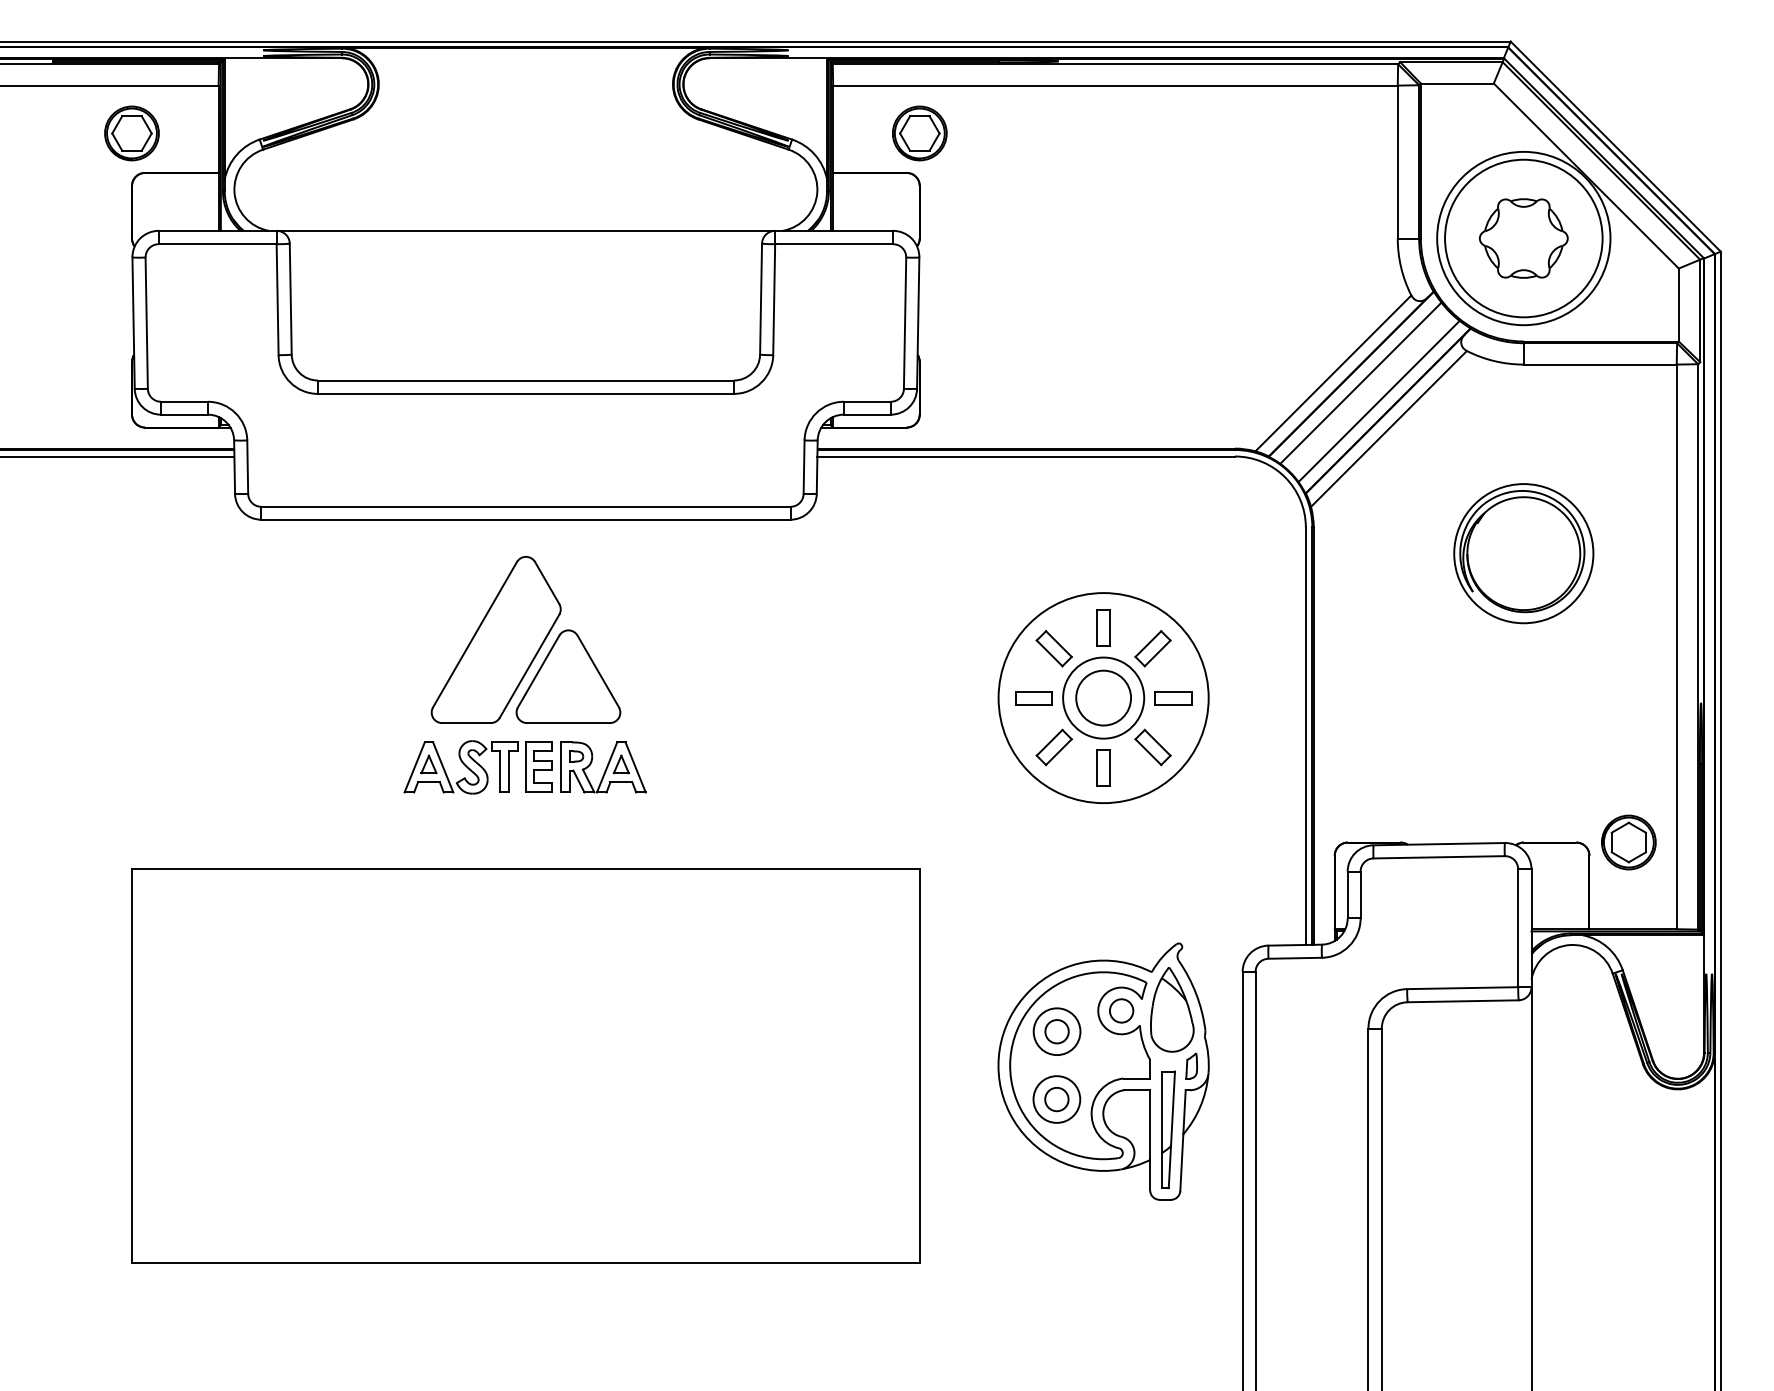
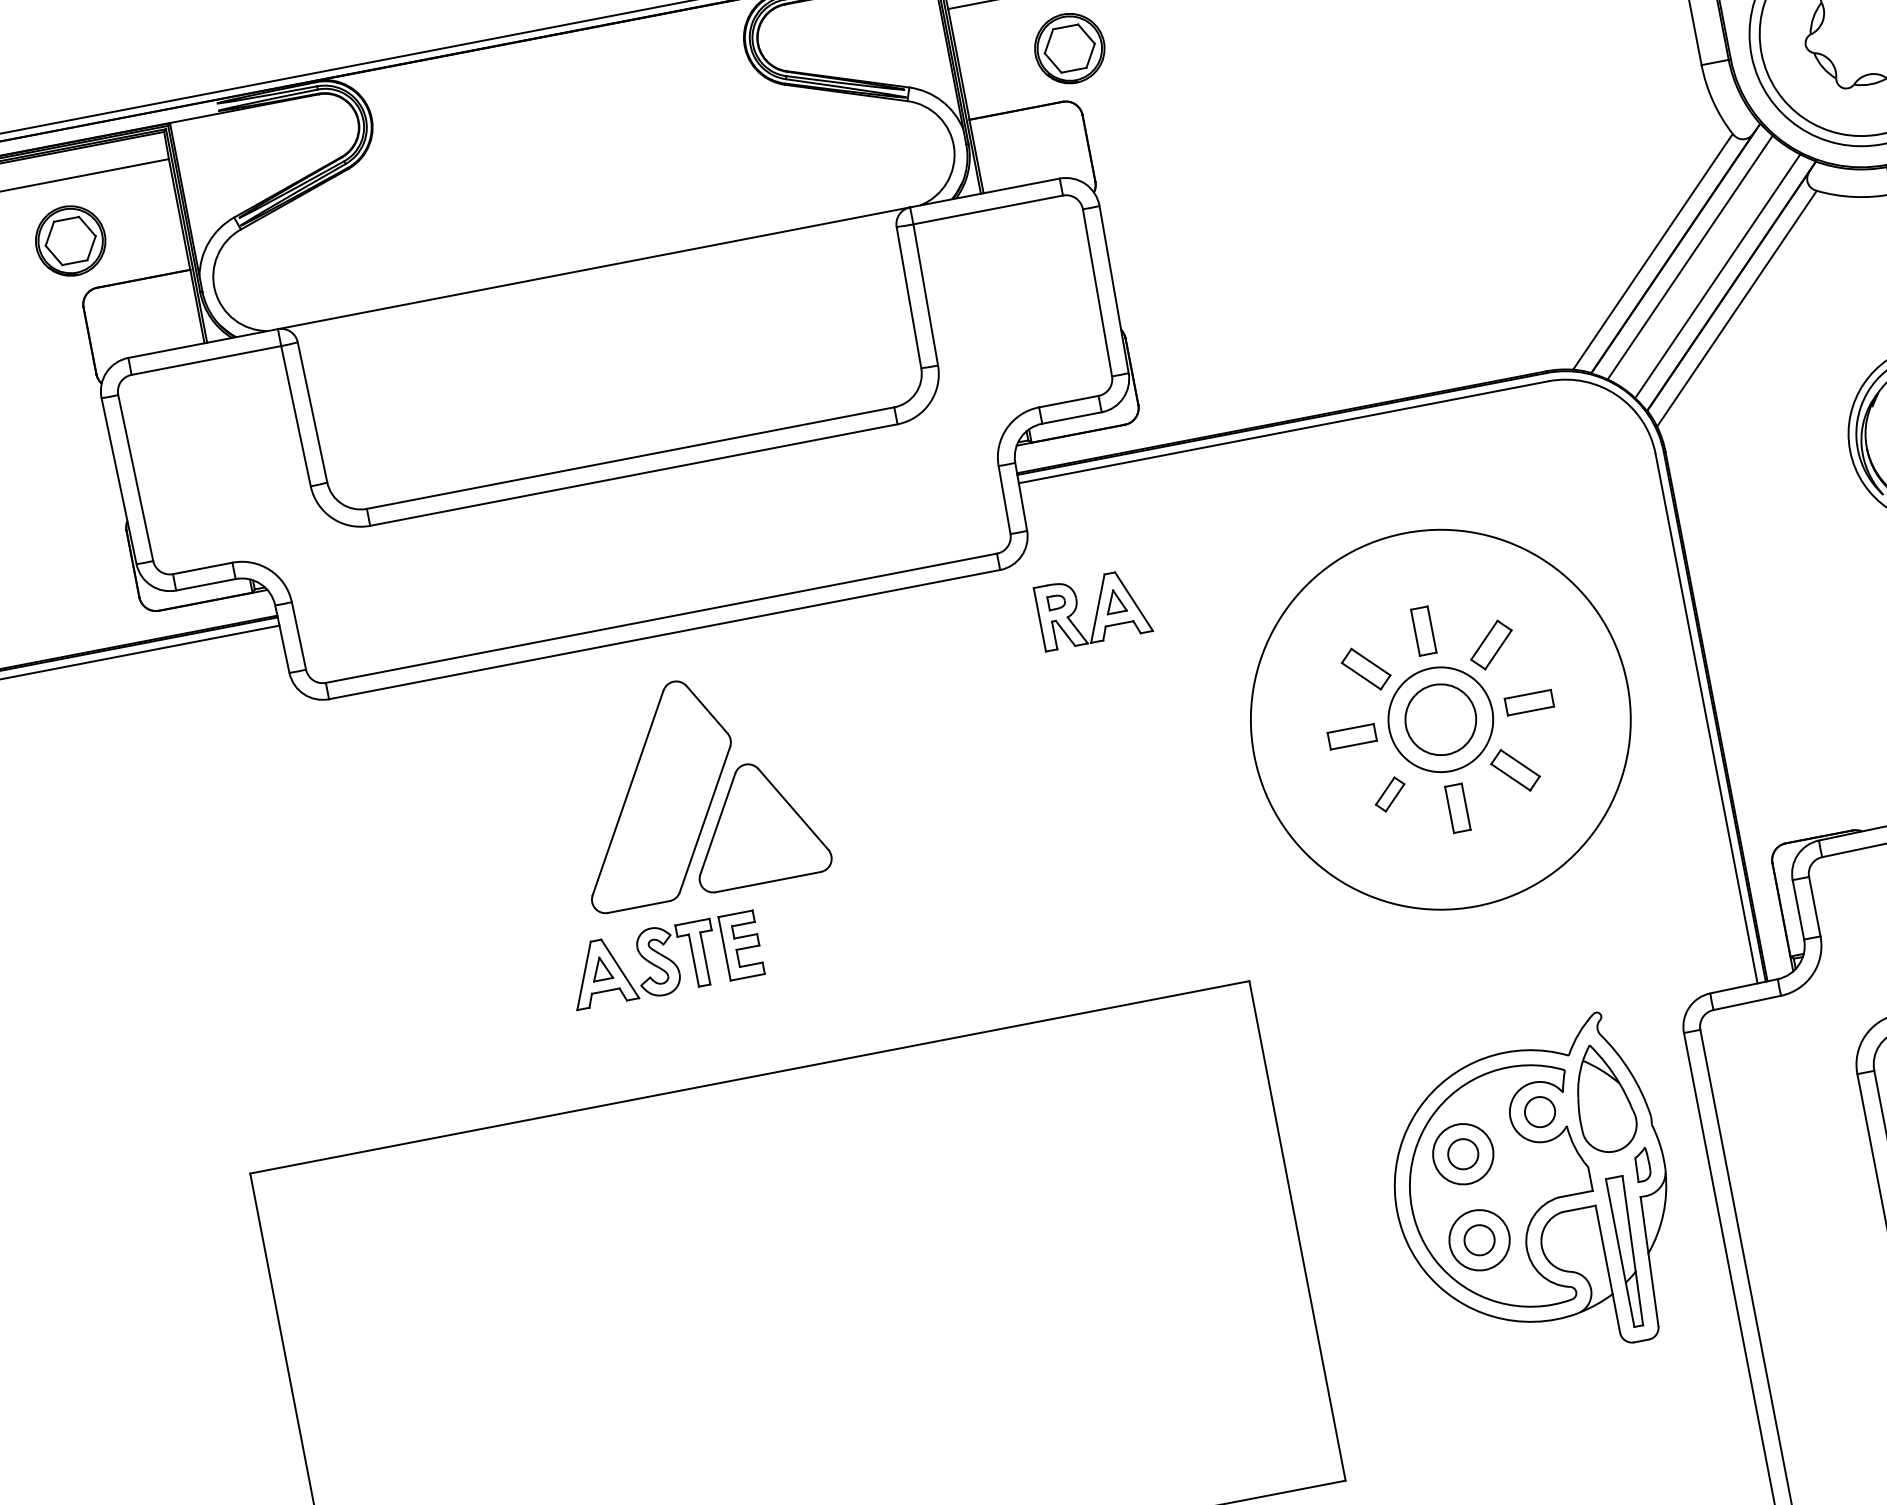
circle: (1103, 698) -> (1440, 720), size x1.4
part: (1053, 747) -> (1389, 794), size x0.7
part: (603, 767) -> (1093, 609), moved

